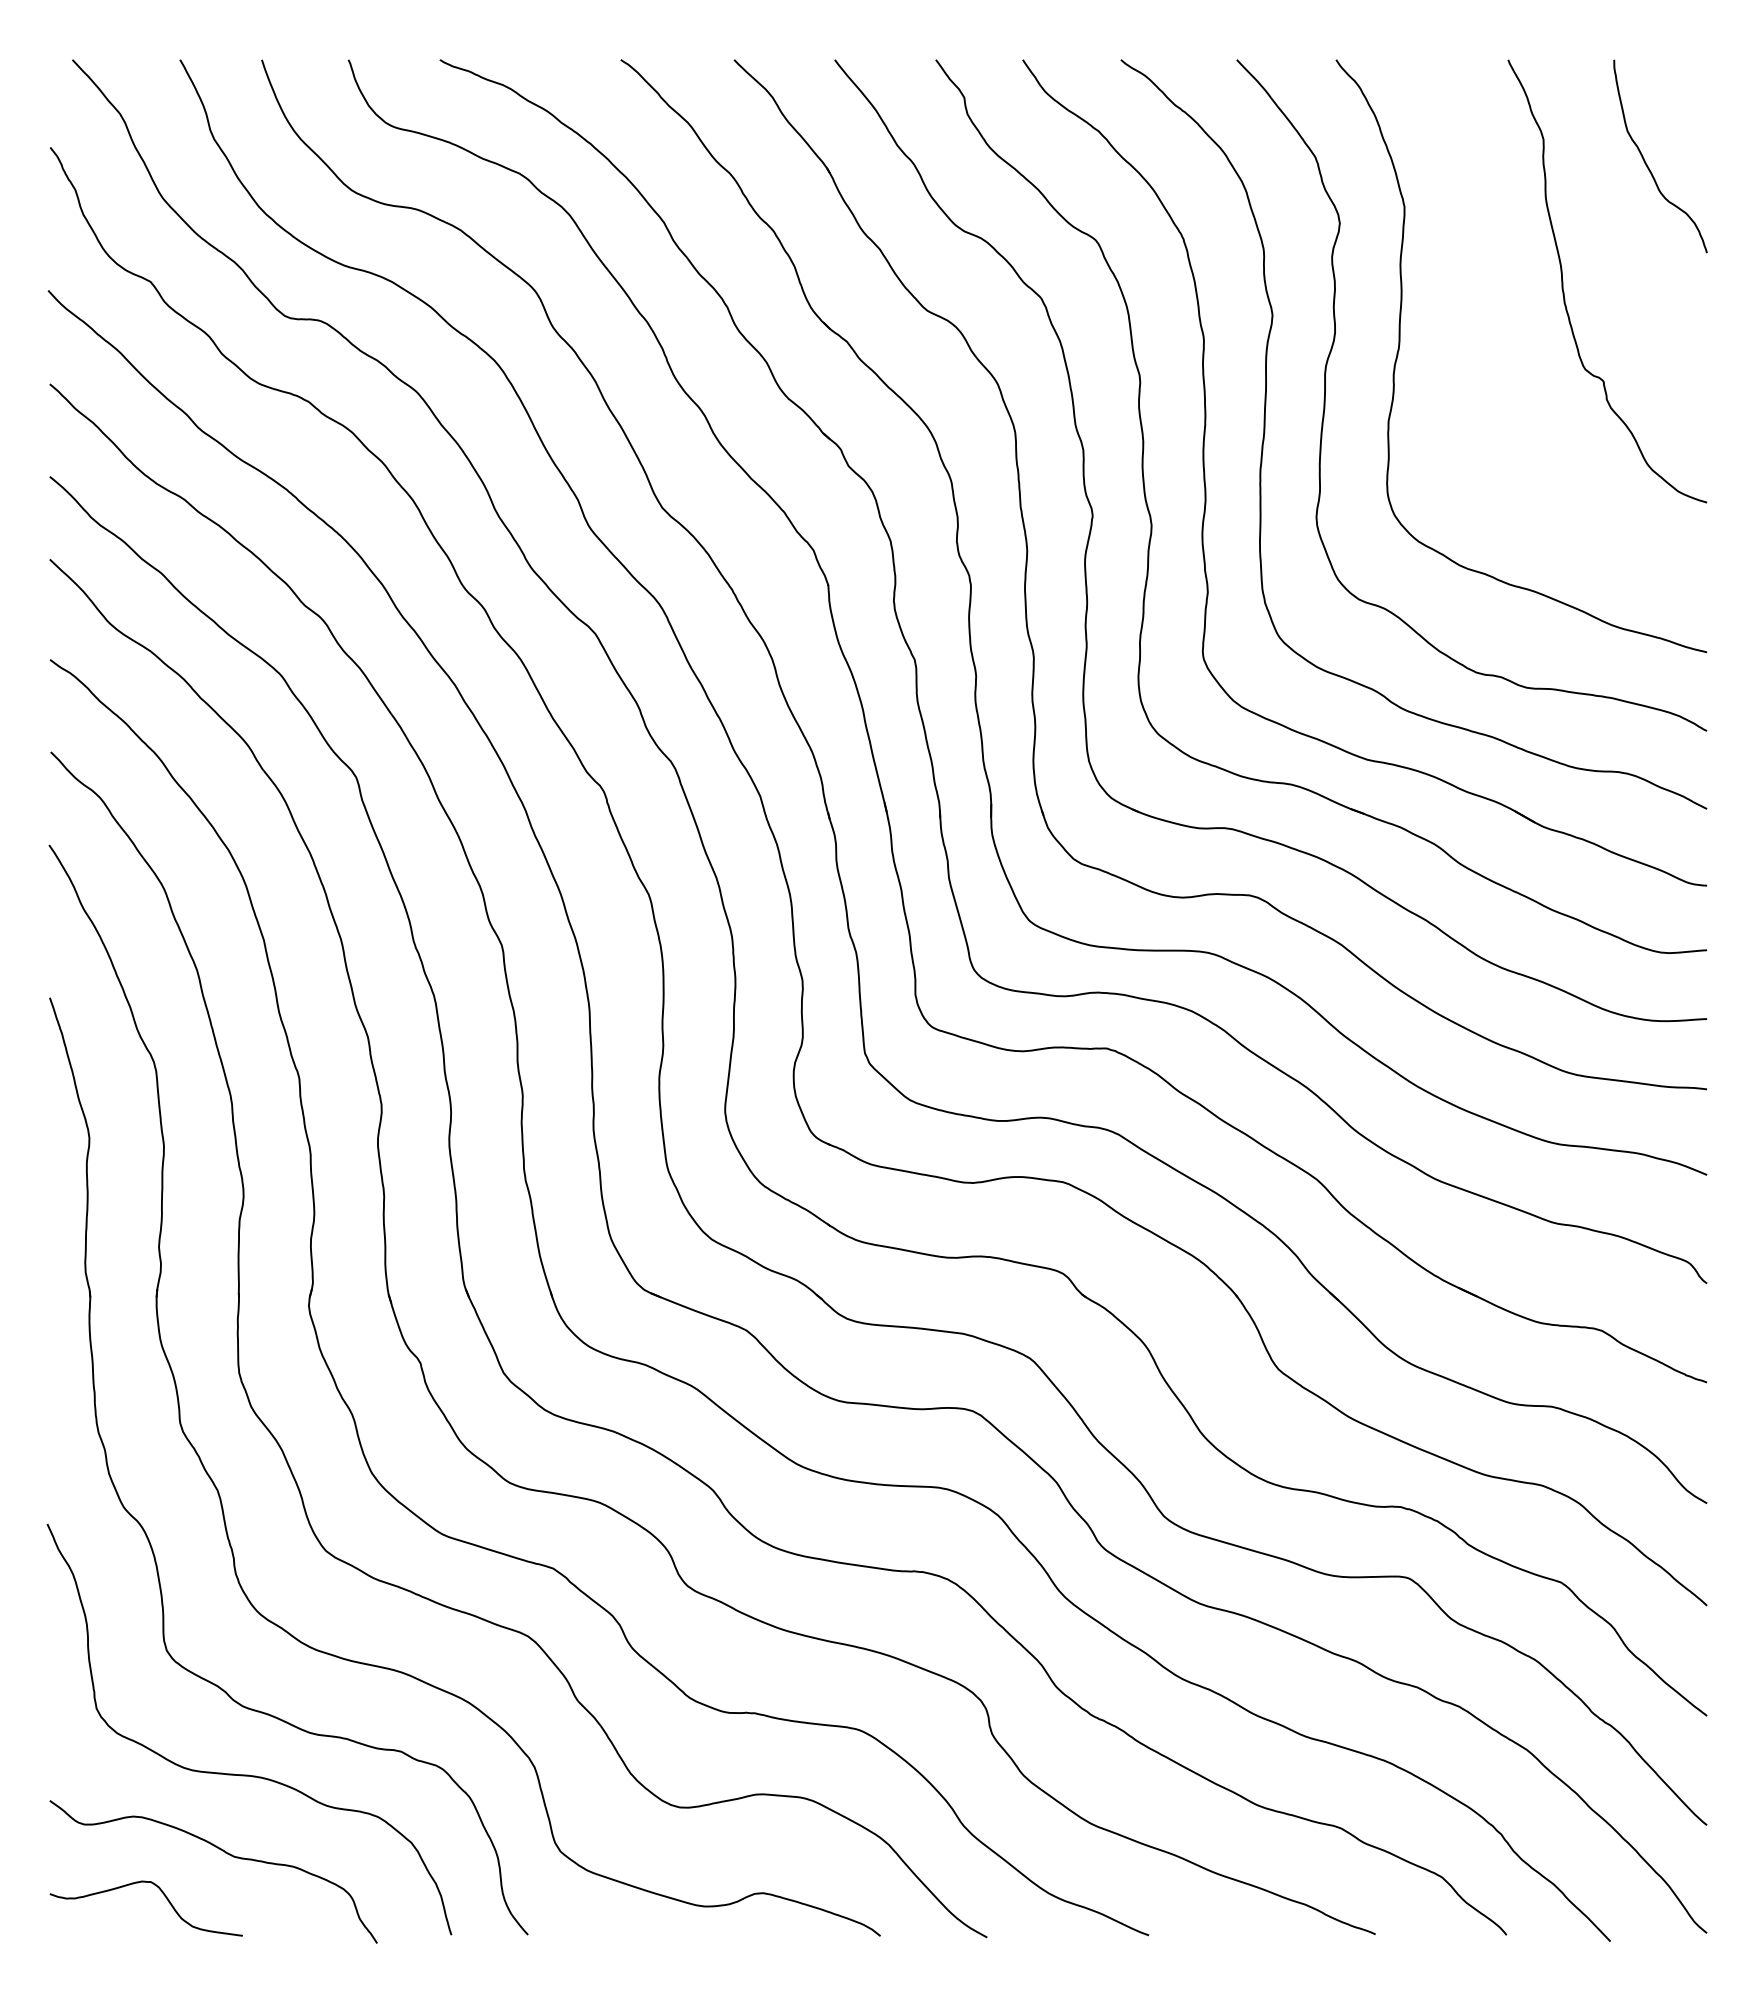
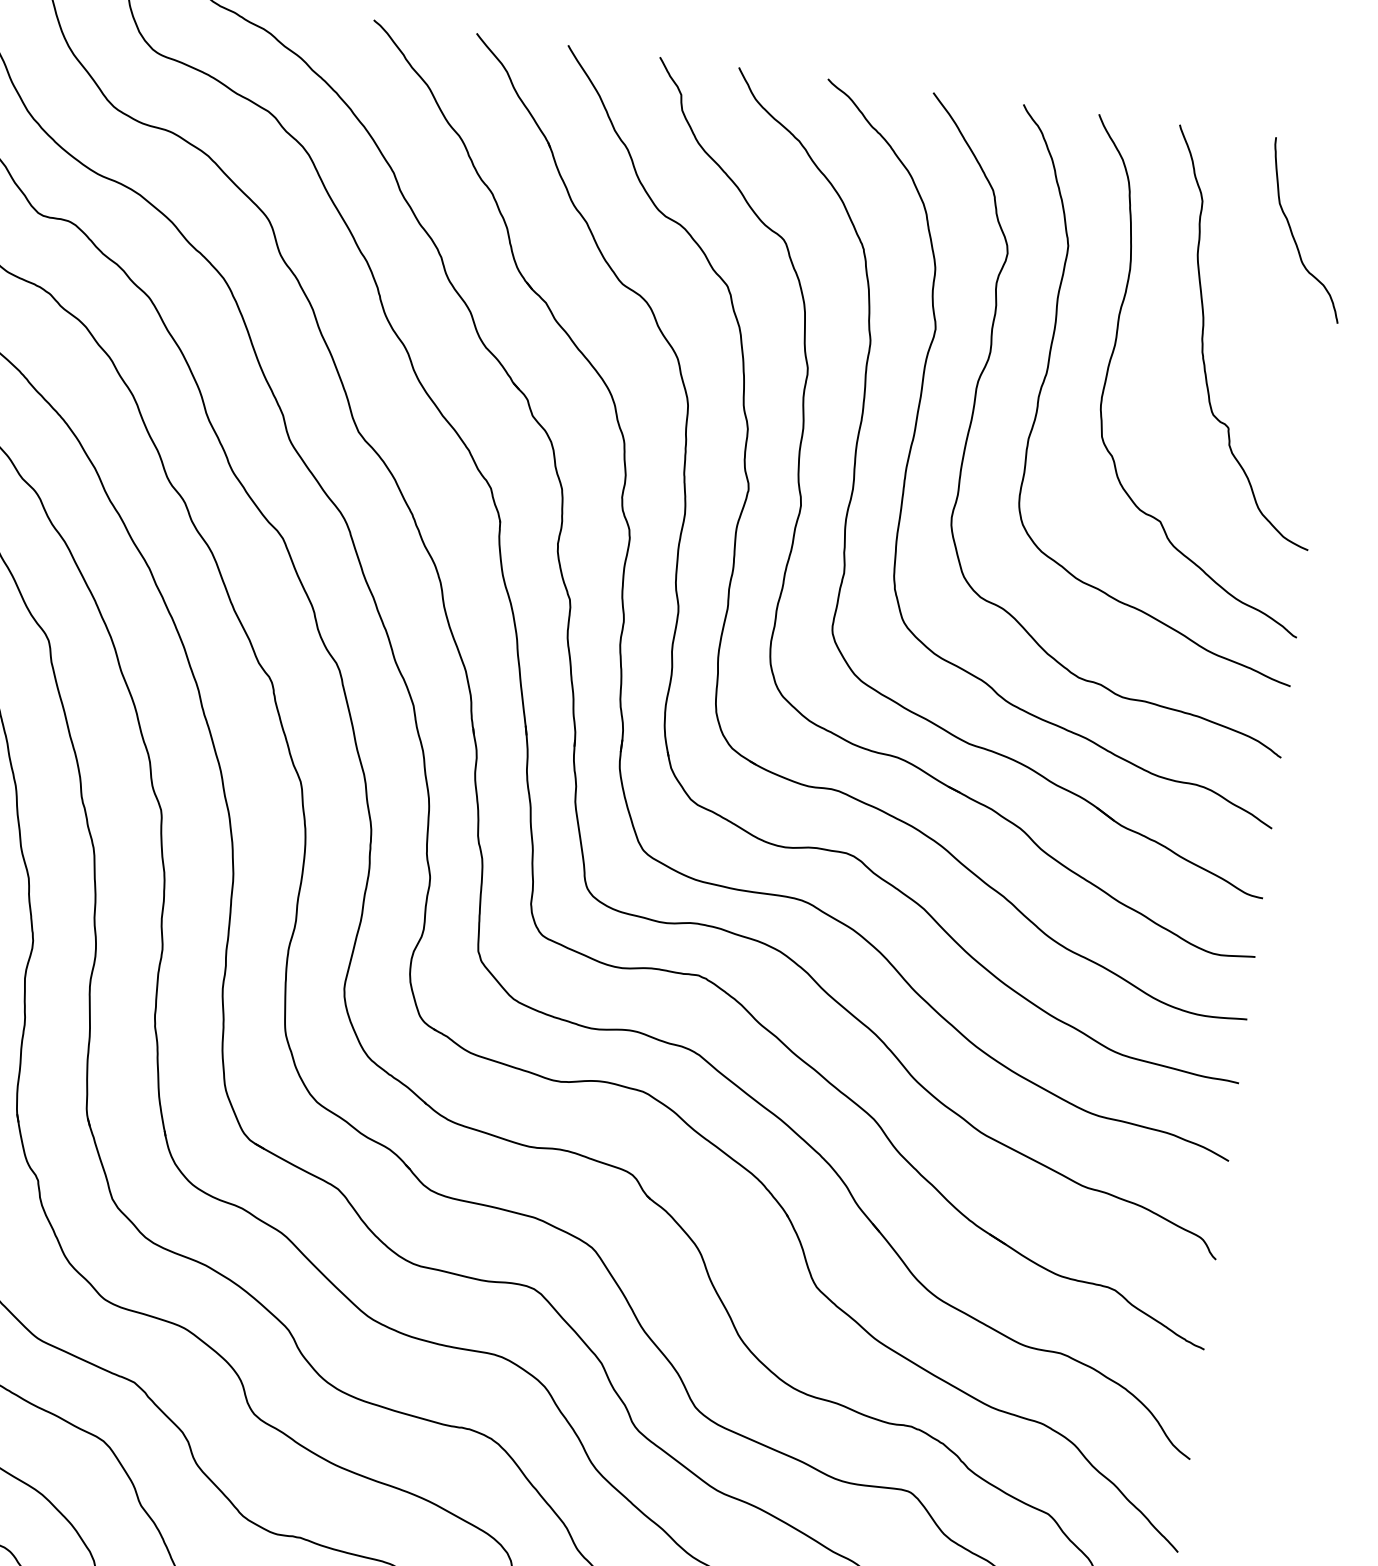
curve: (1469, 312) -> (1114, 349), added

